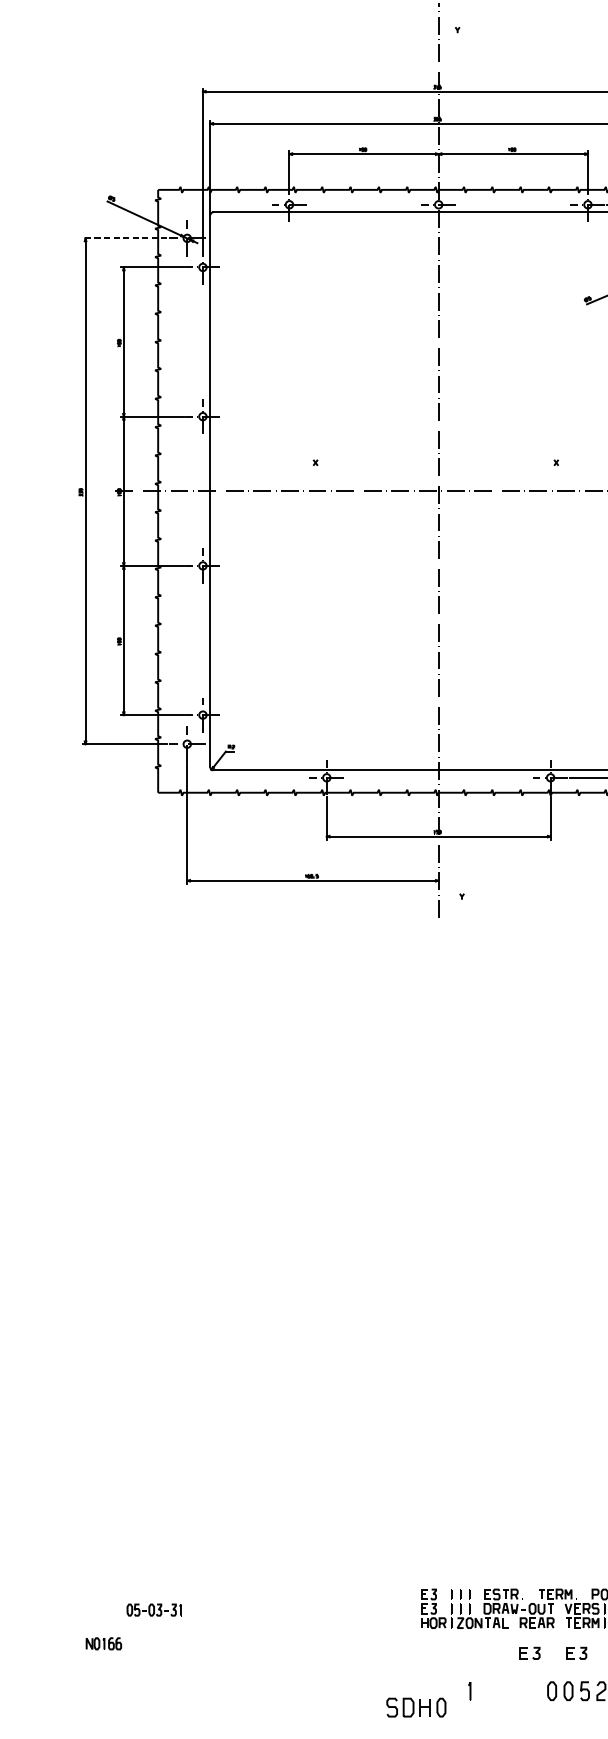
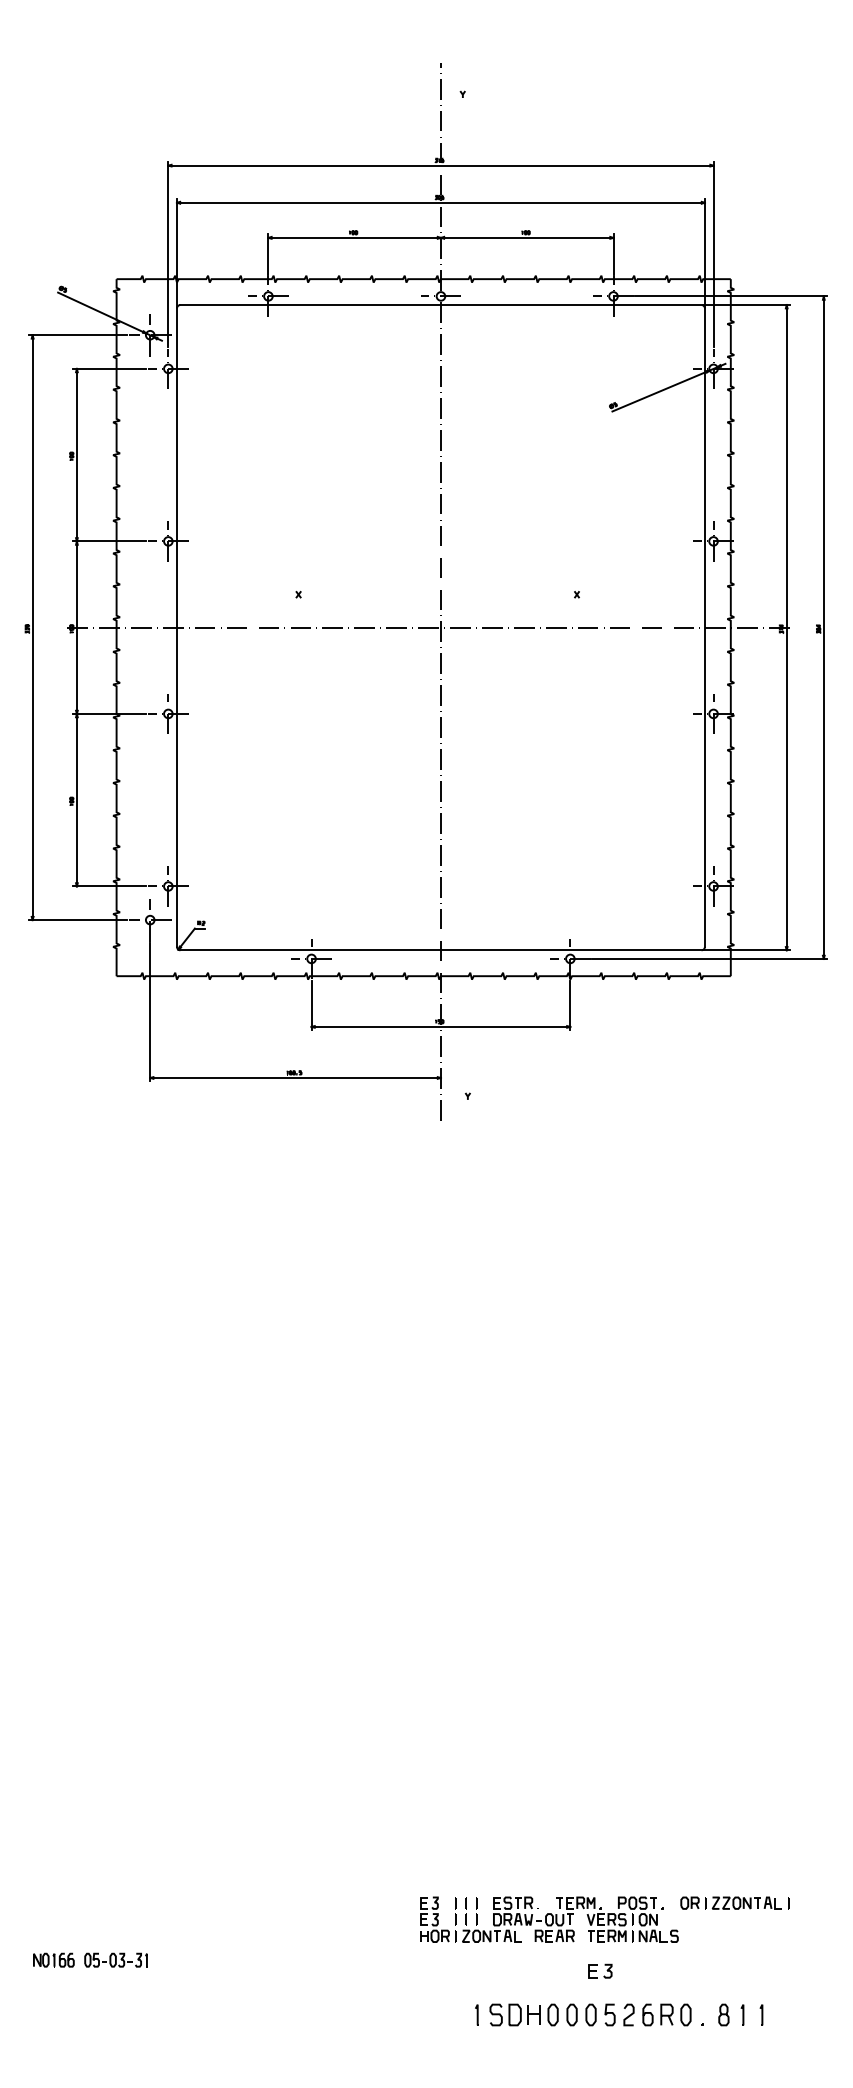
line: (125, 238) -> (78, 335), dashed -> solid
part: (153, 1609) -> (115, 1959), moved
part: (529, 1652) -> (546, 1970), removed
part: (415, 1707) -> (523, 2014), moved

